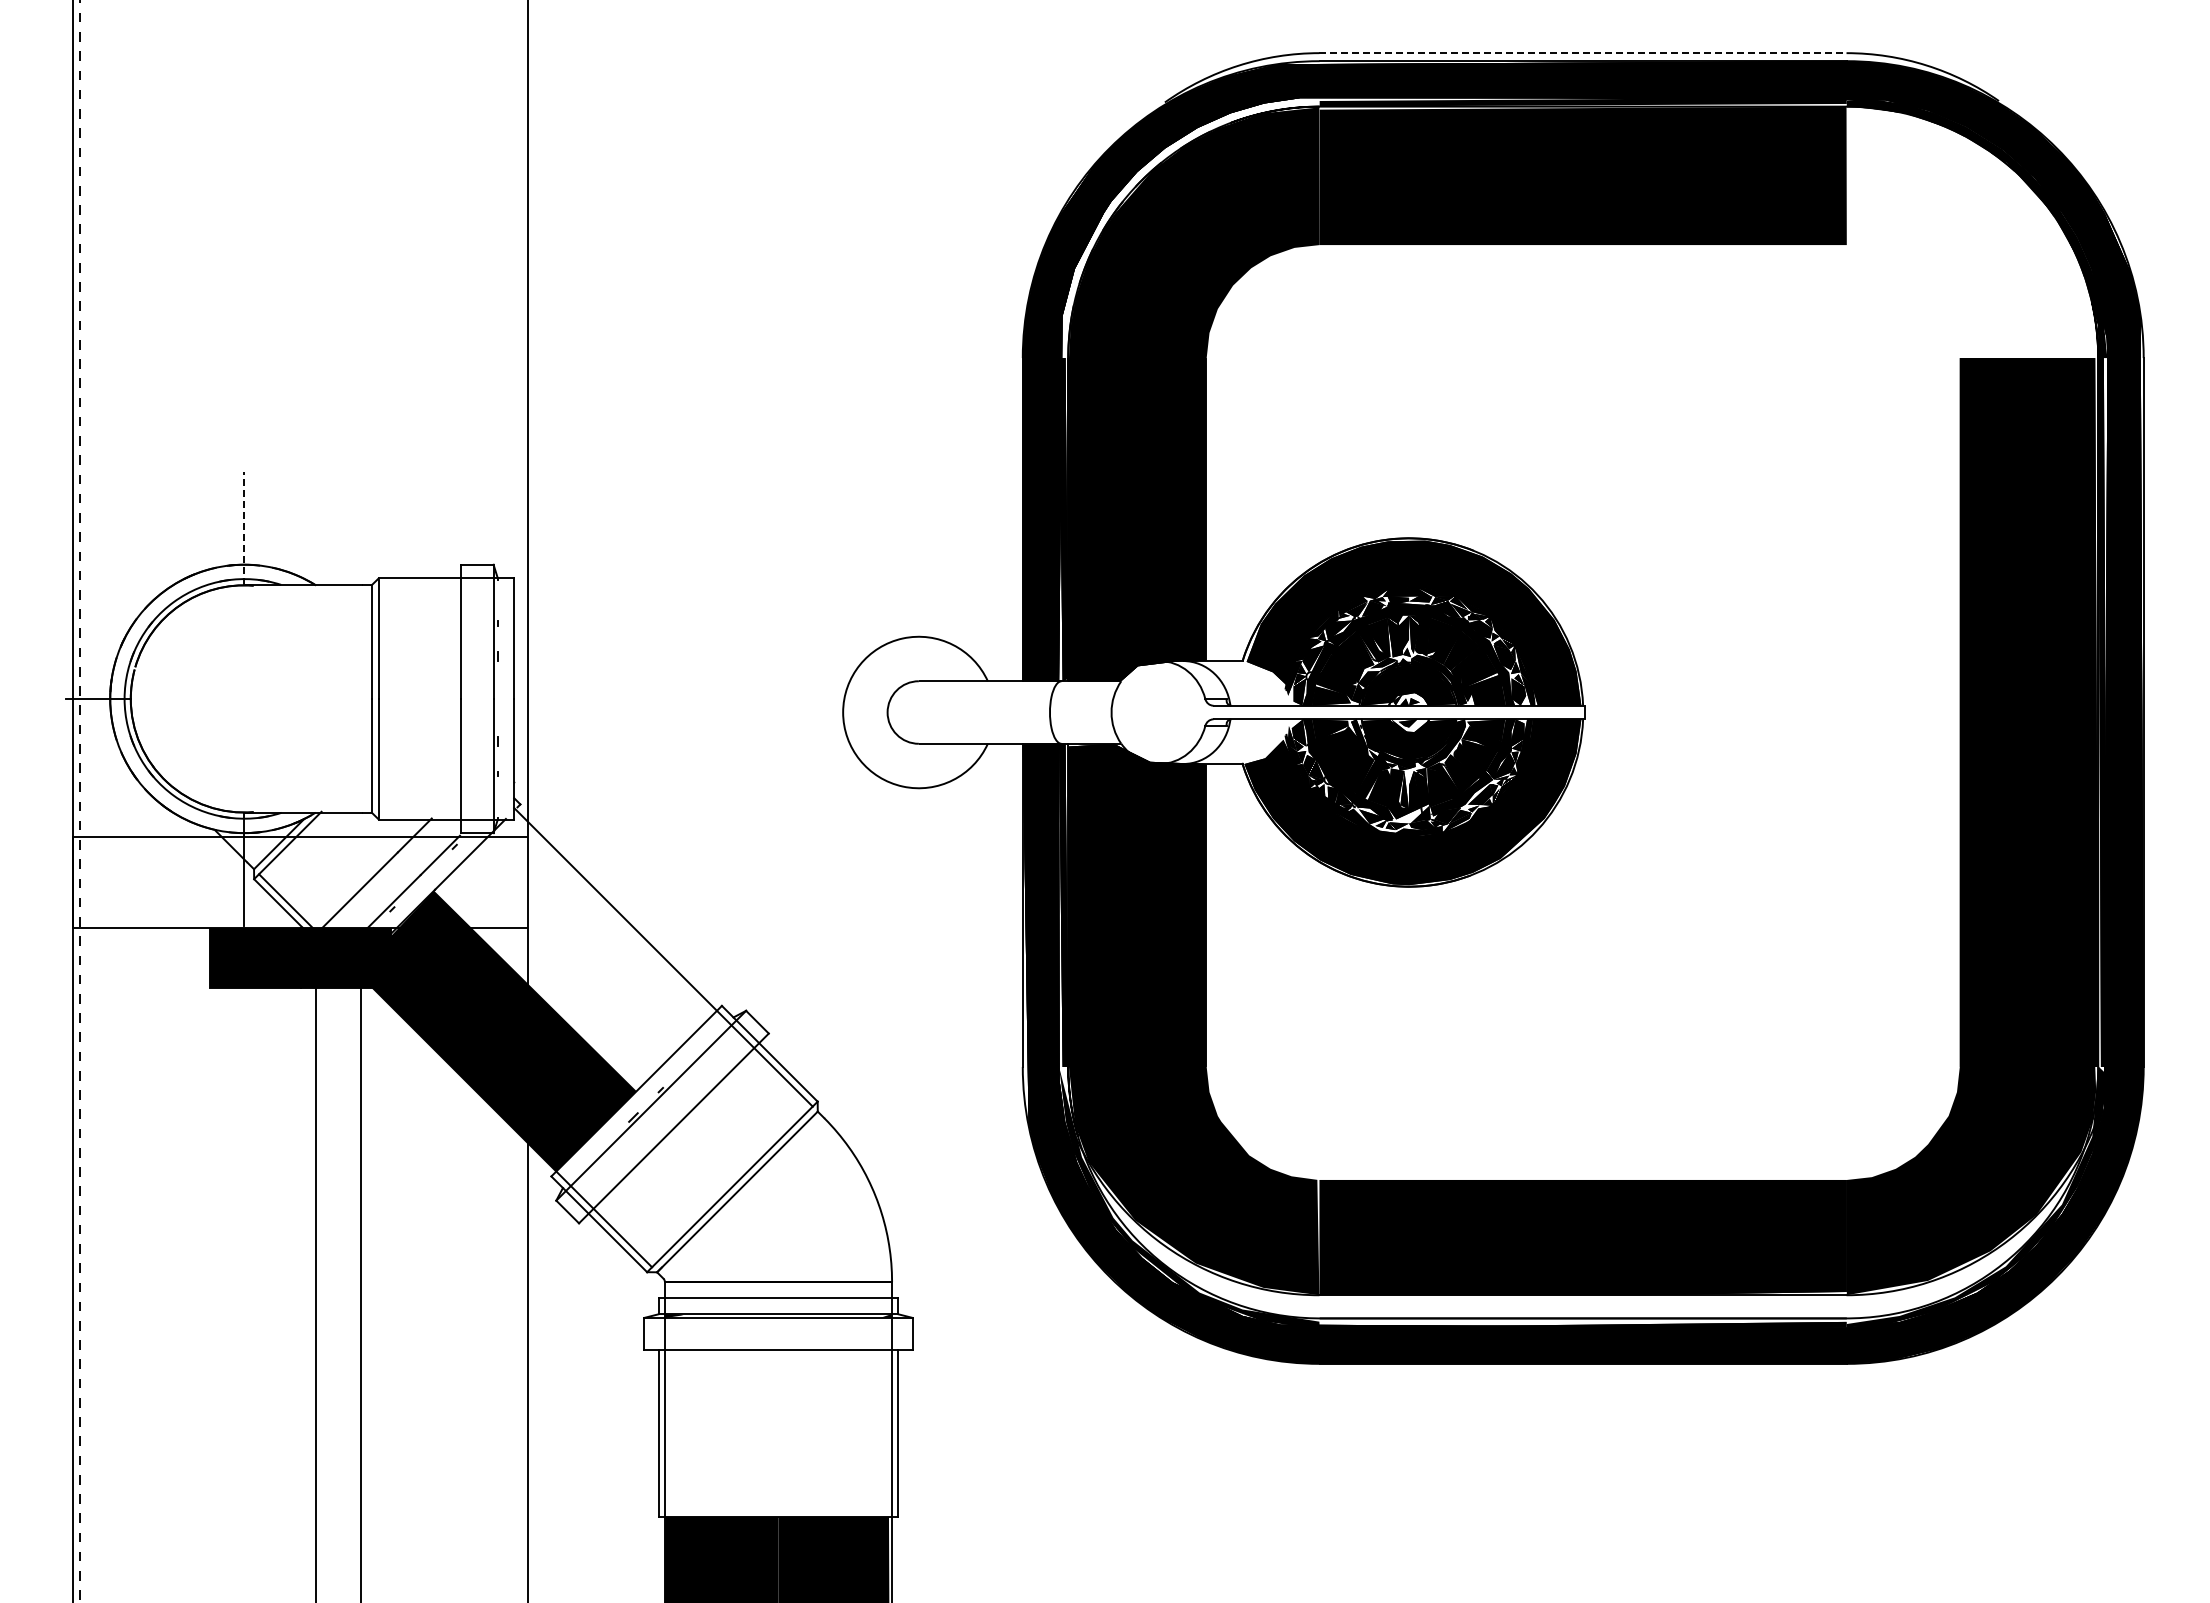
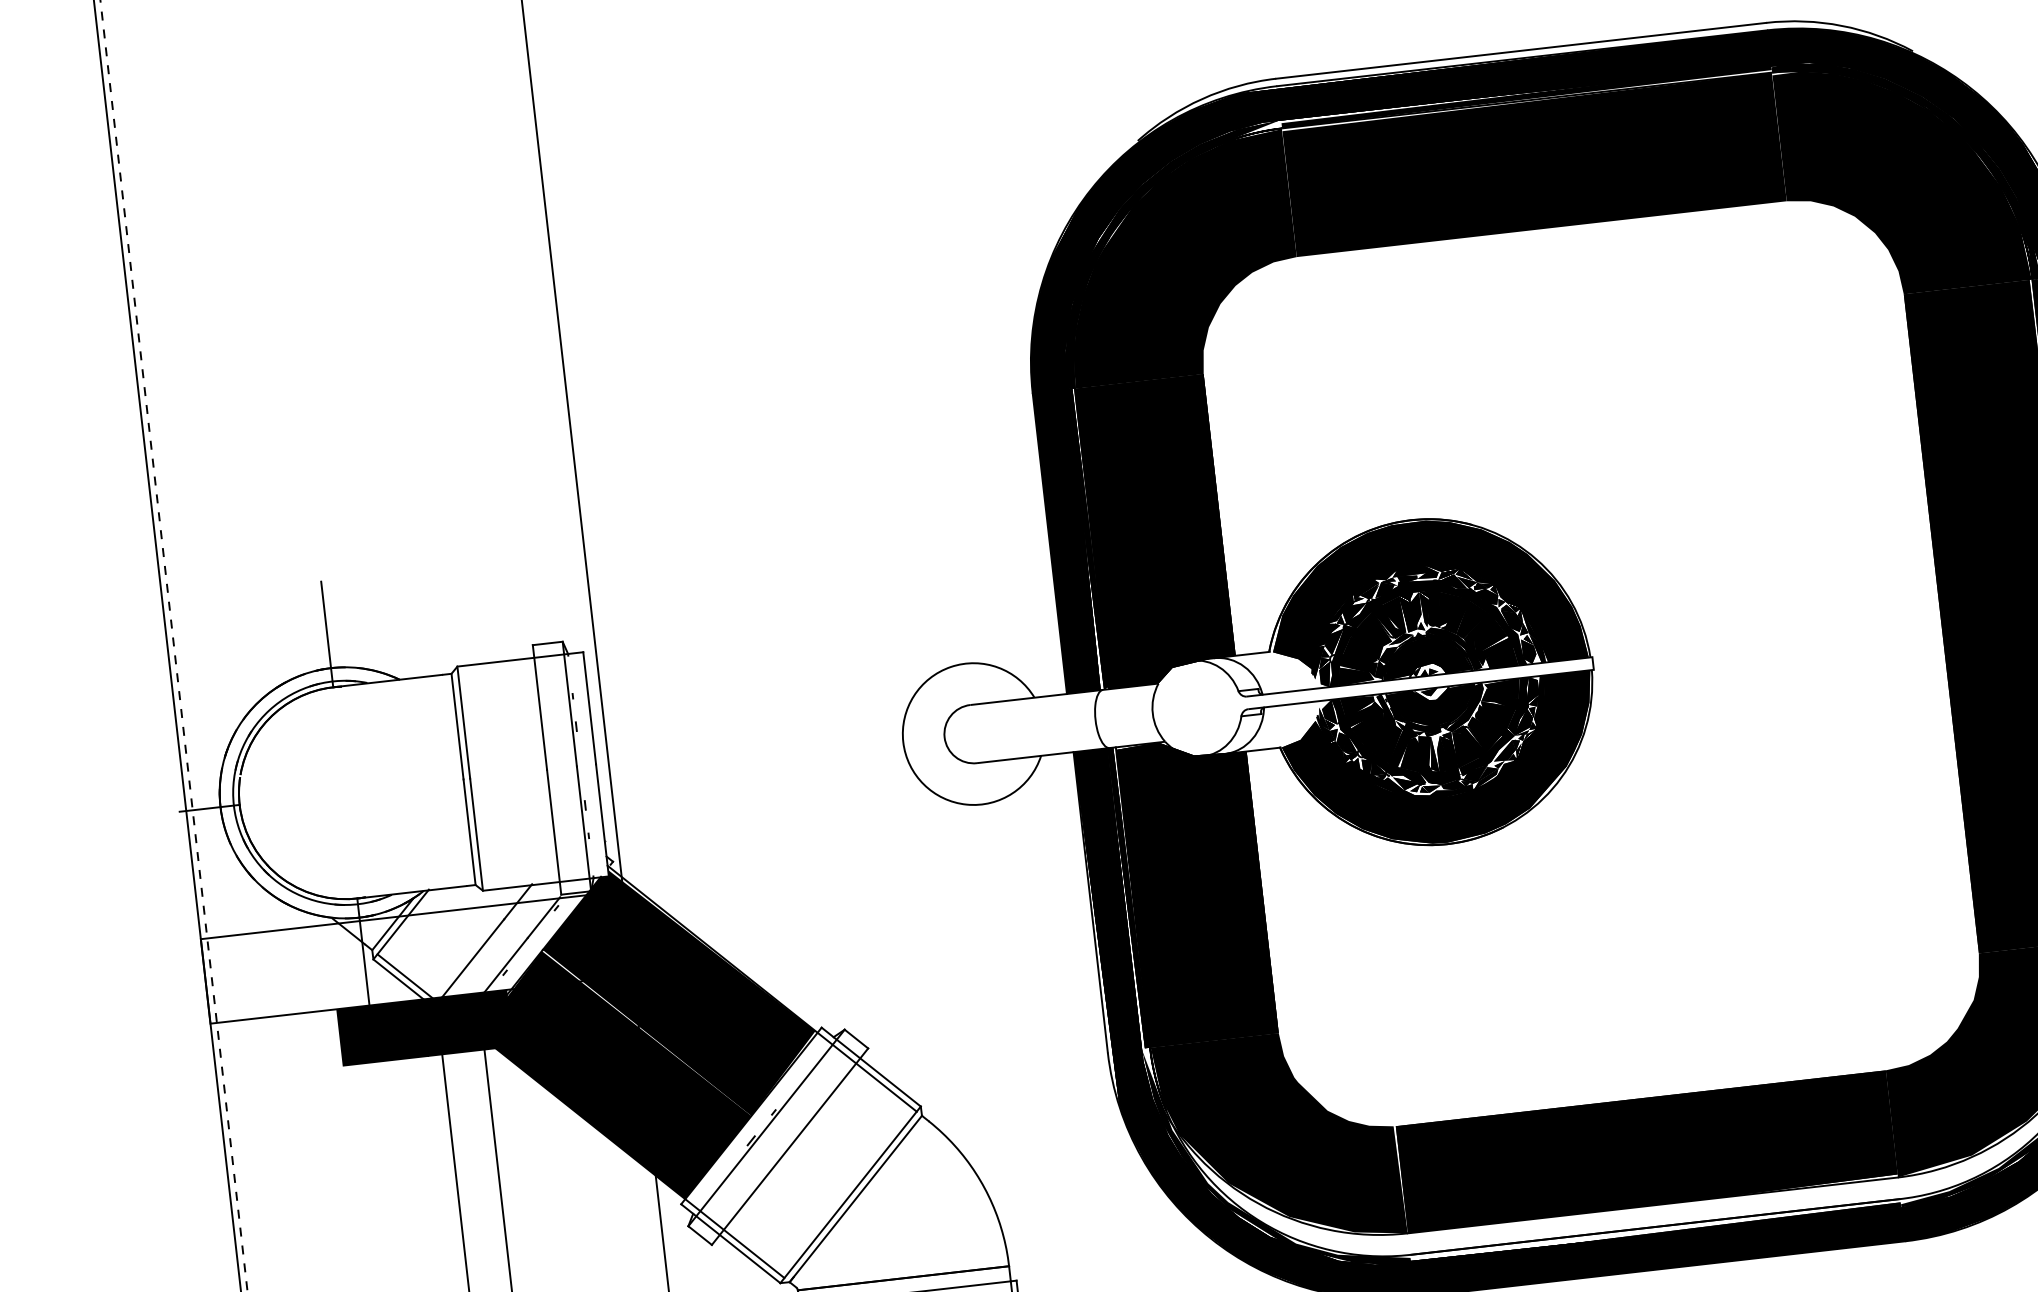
line: (1582, 53) -> (1520, 51), dashed -> solid
fill: (1189, 227) -> (1173, 254), added
fill: (1971, 233) -> (1901, 177), added
line: (244, 528) -> (327, 634), dashed -> solid
fill: (574, 951) -> (678, 992), added

